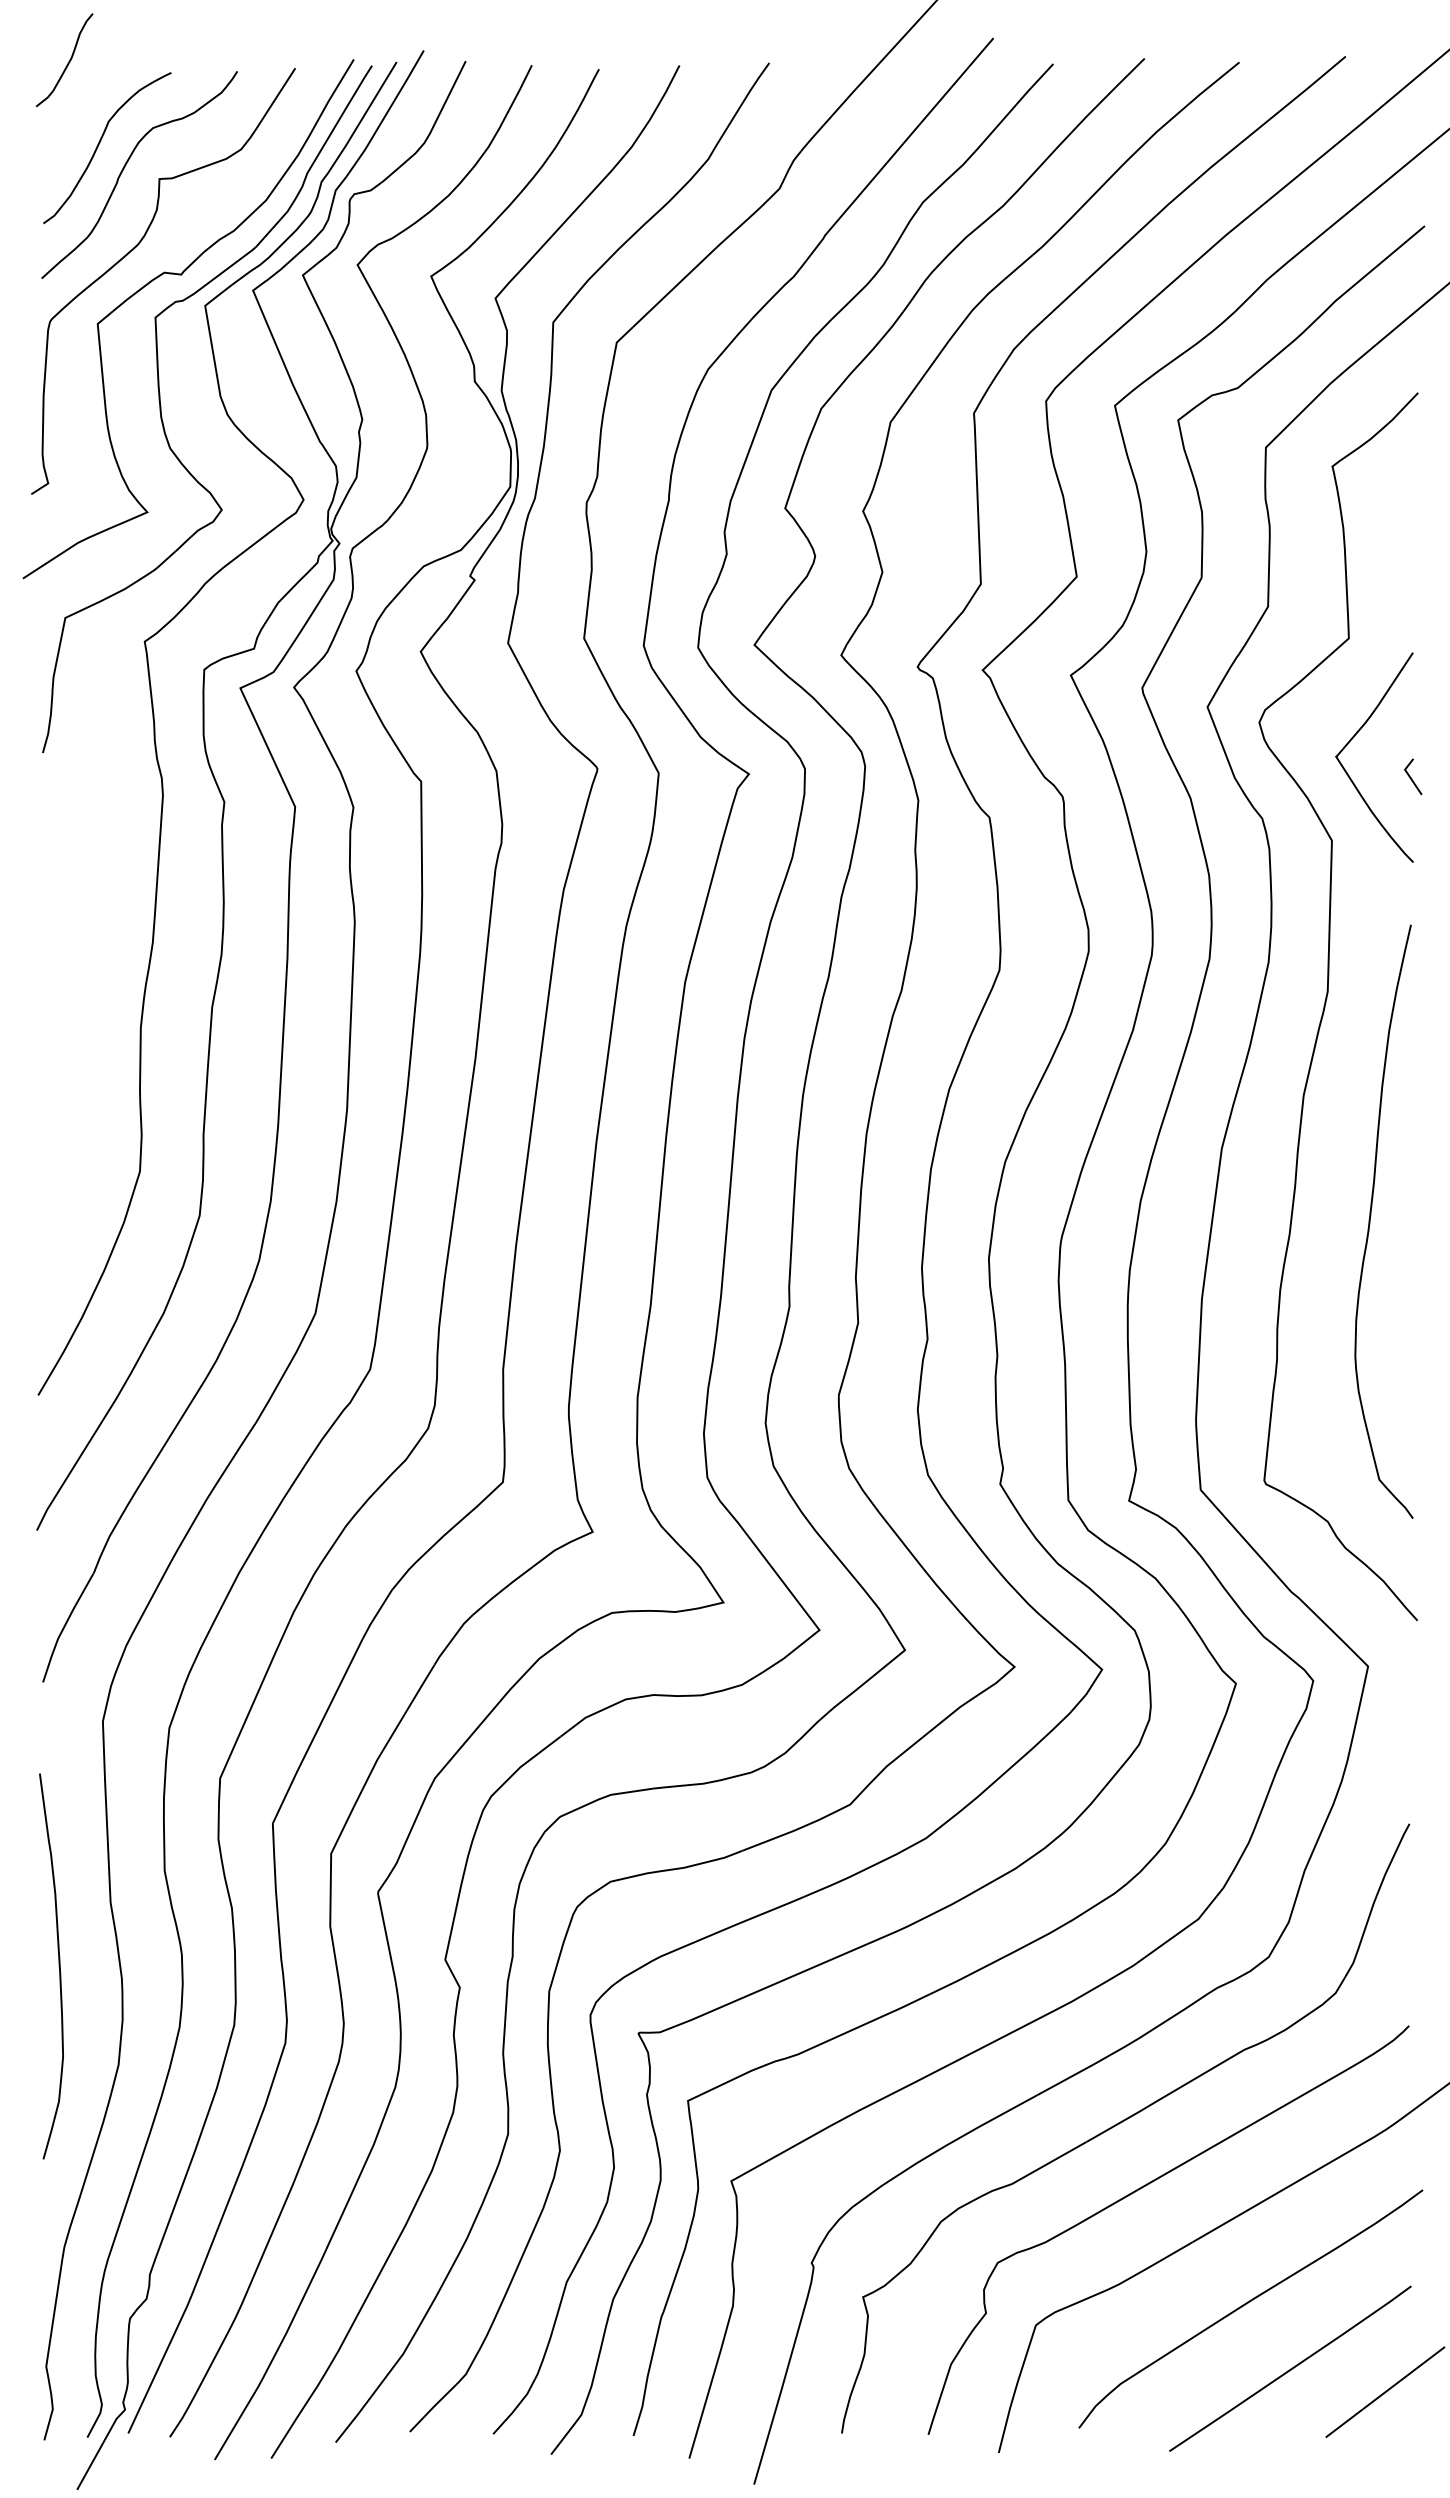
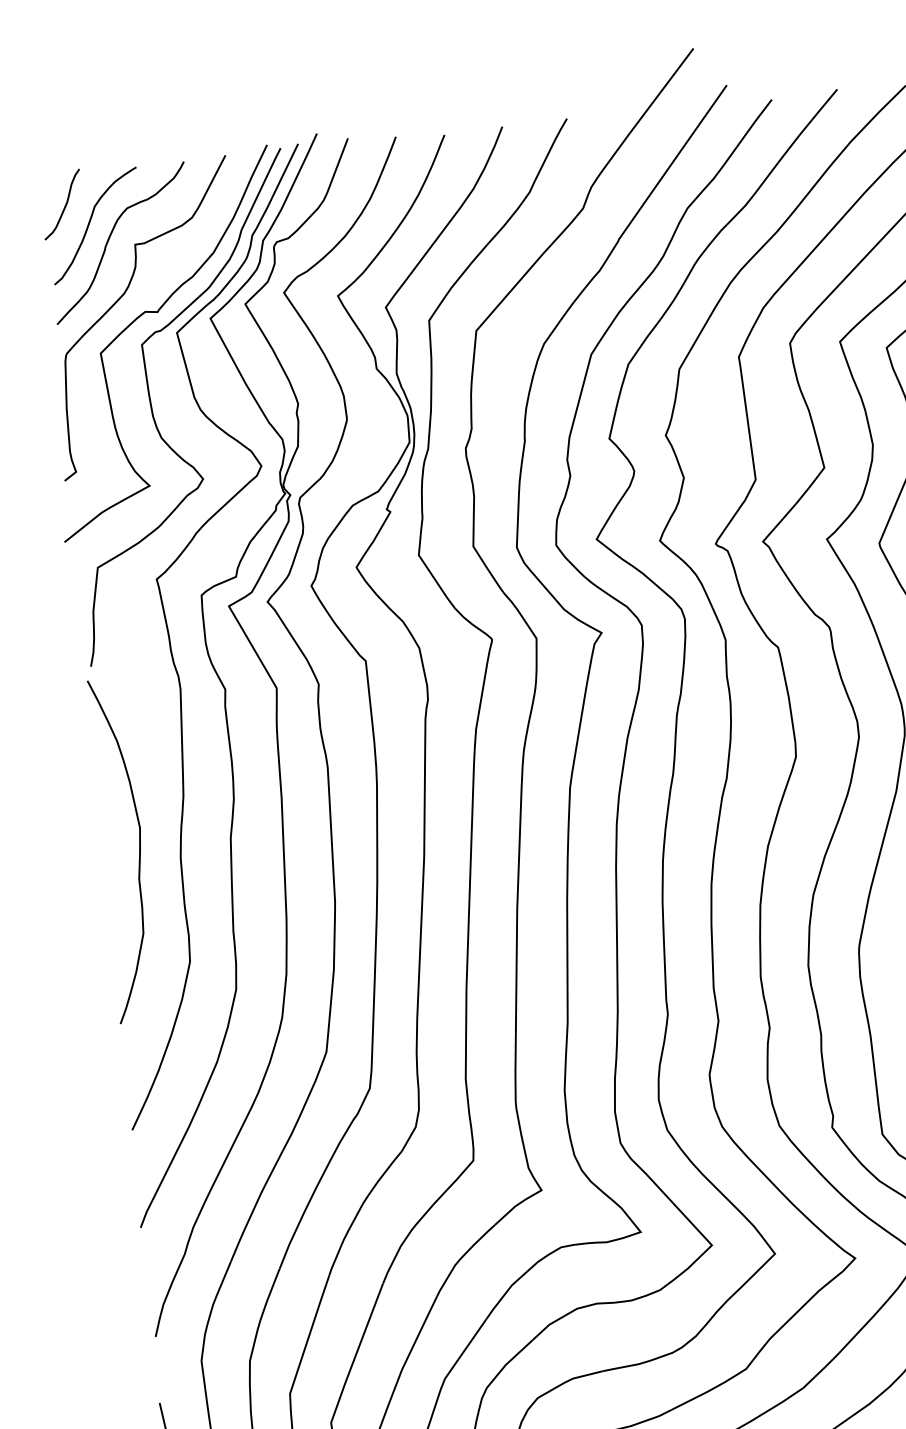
curve: (68, 61) -> (65, 205), moved
curve: (84, 1014) -> (139, 852), added

